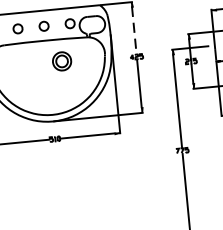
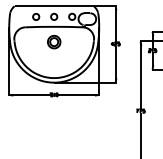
line: (134, 31) -> (115, 26), dashed -> solid
part: (62, 61) -> (54, 42), moved

